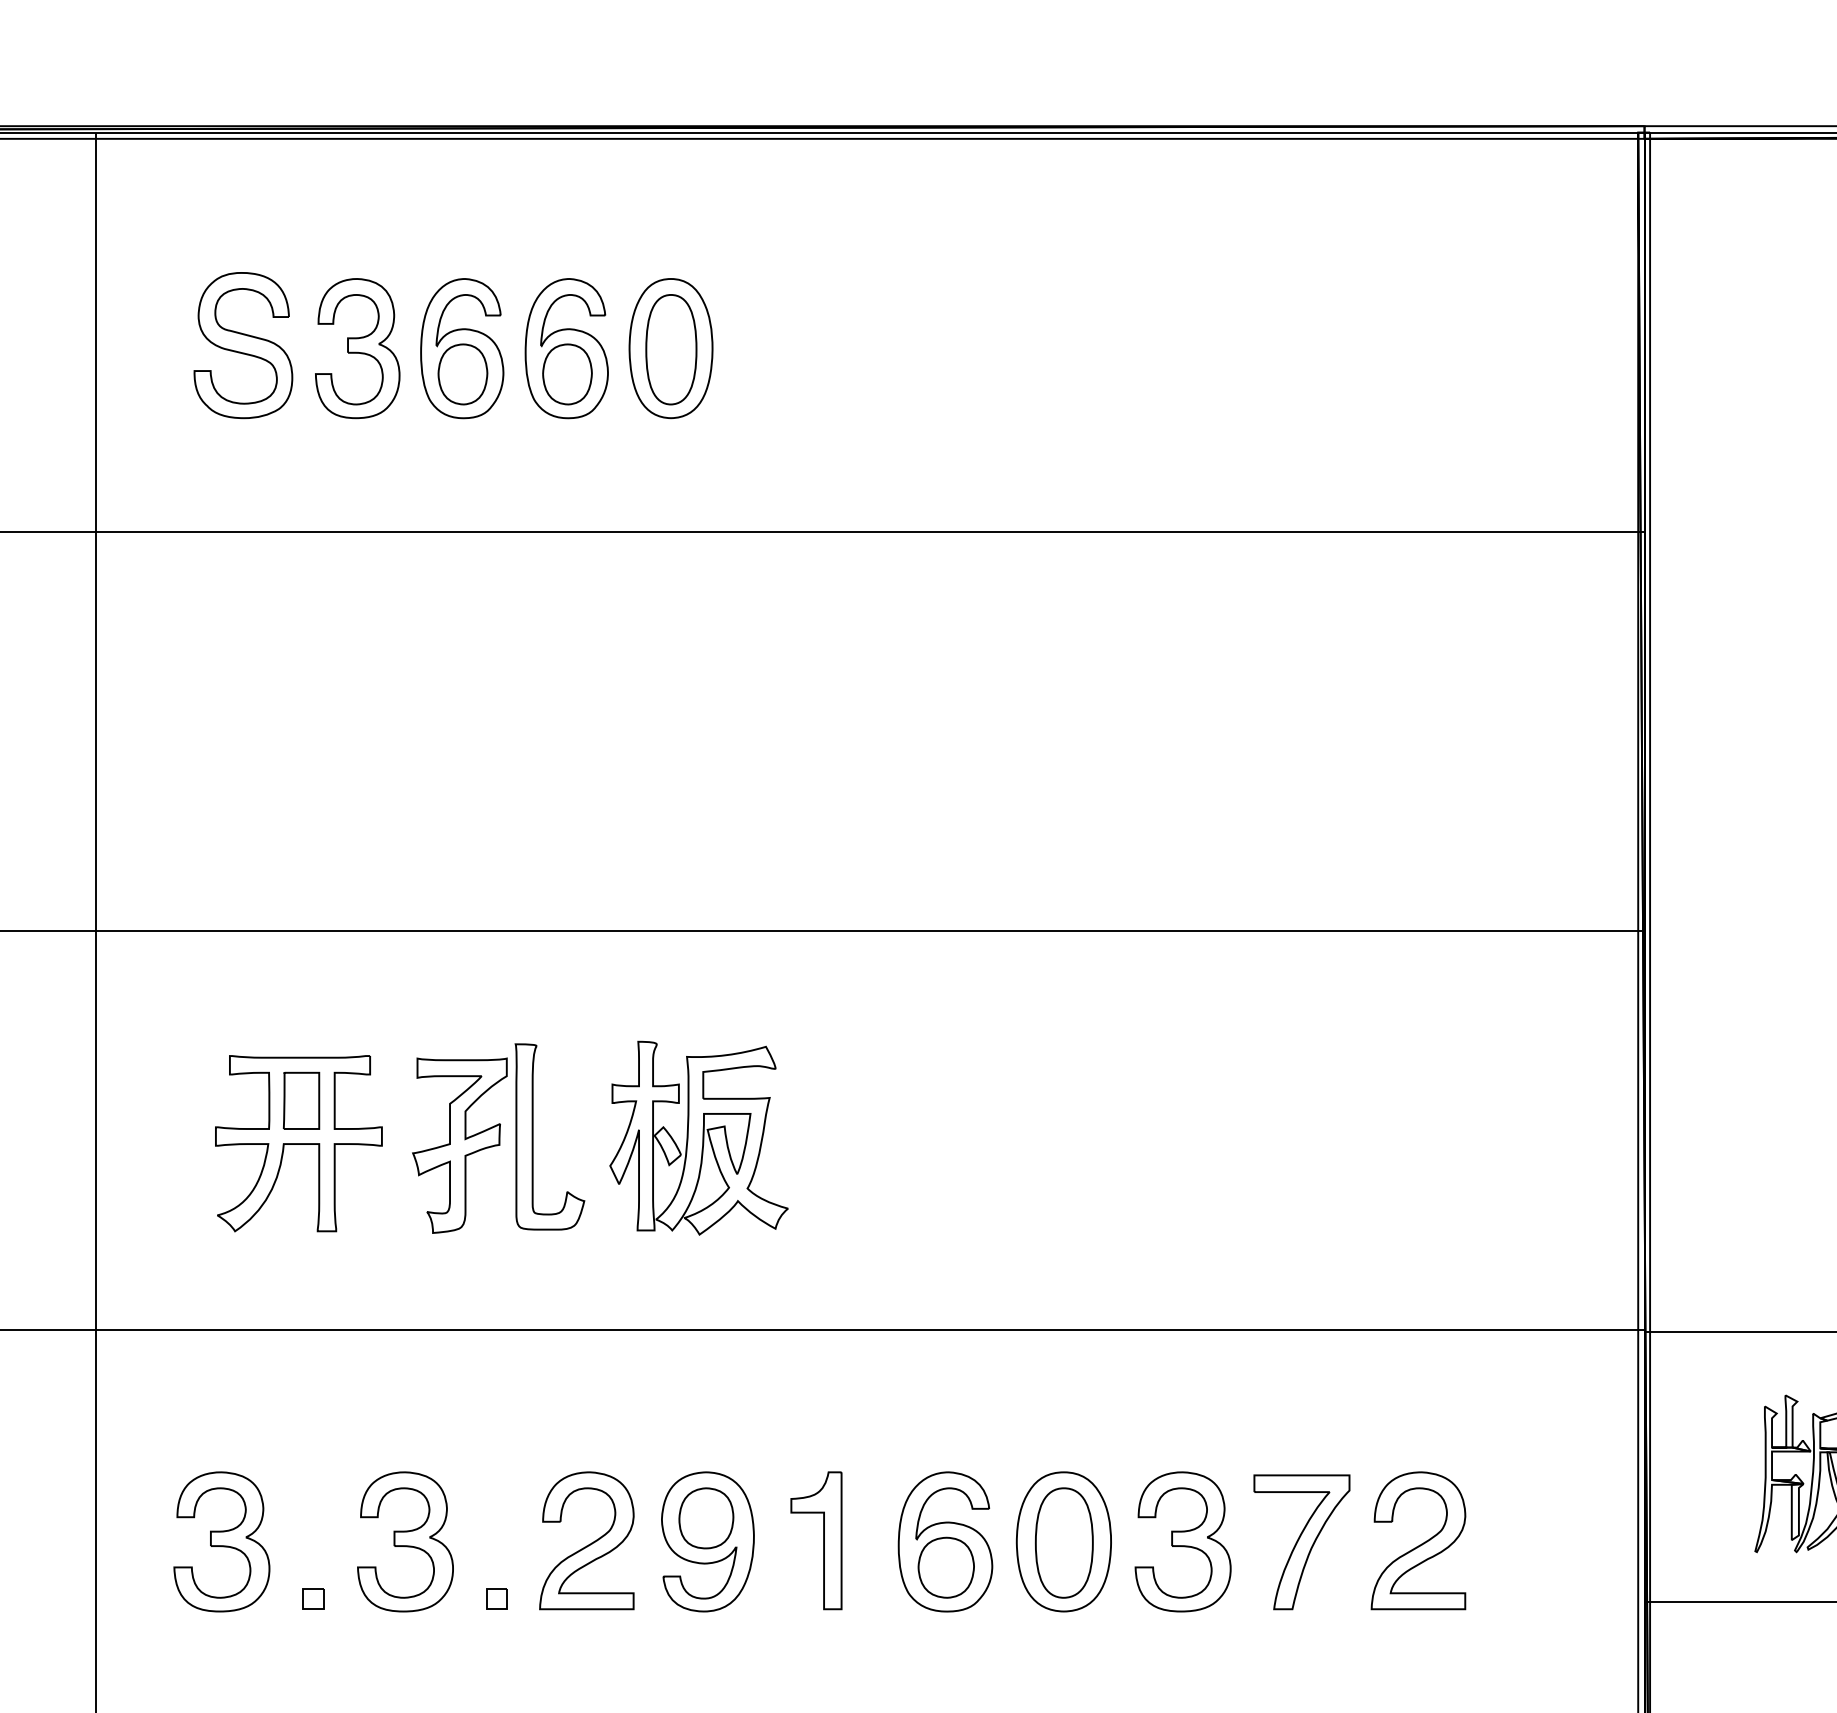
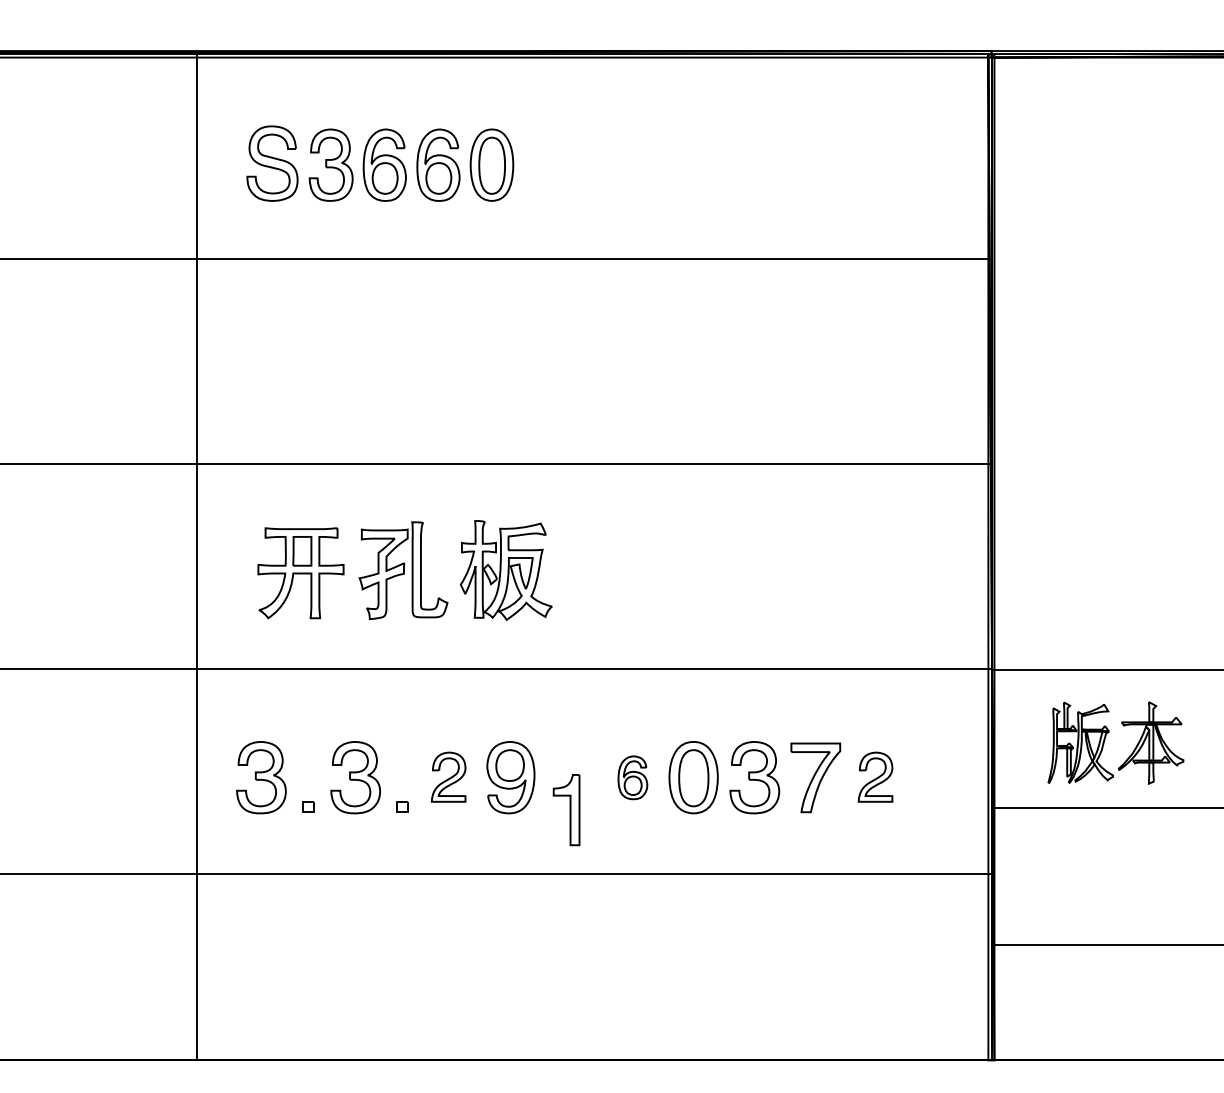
part: (586, 1541) -> (448, 777), size x0.7
part: (816, 1541) -> (566, 810), moved
part: (944, 1541) -> (632, 777), size x0.6
part: (1418, 1541) -> (875, 777), size x0.7

